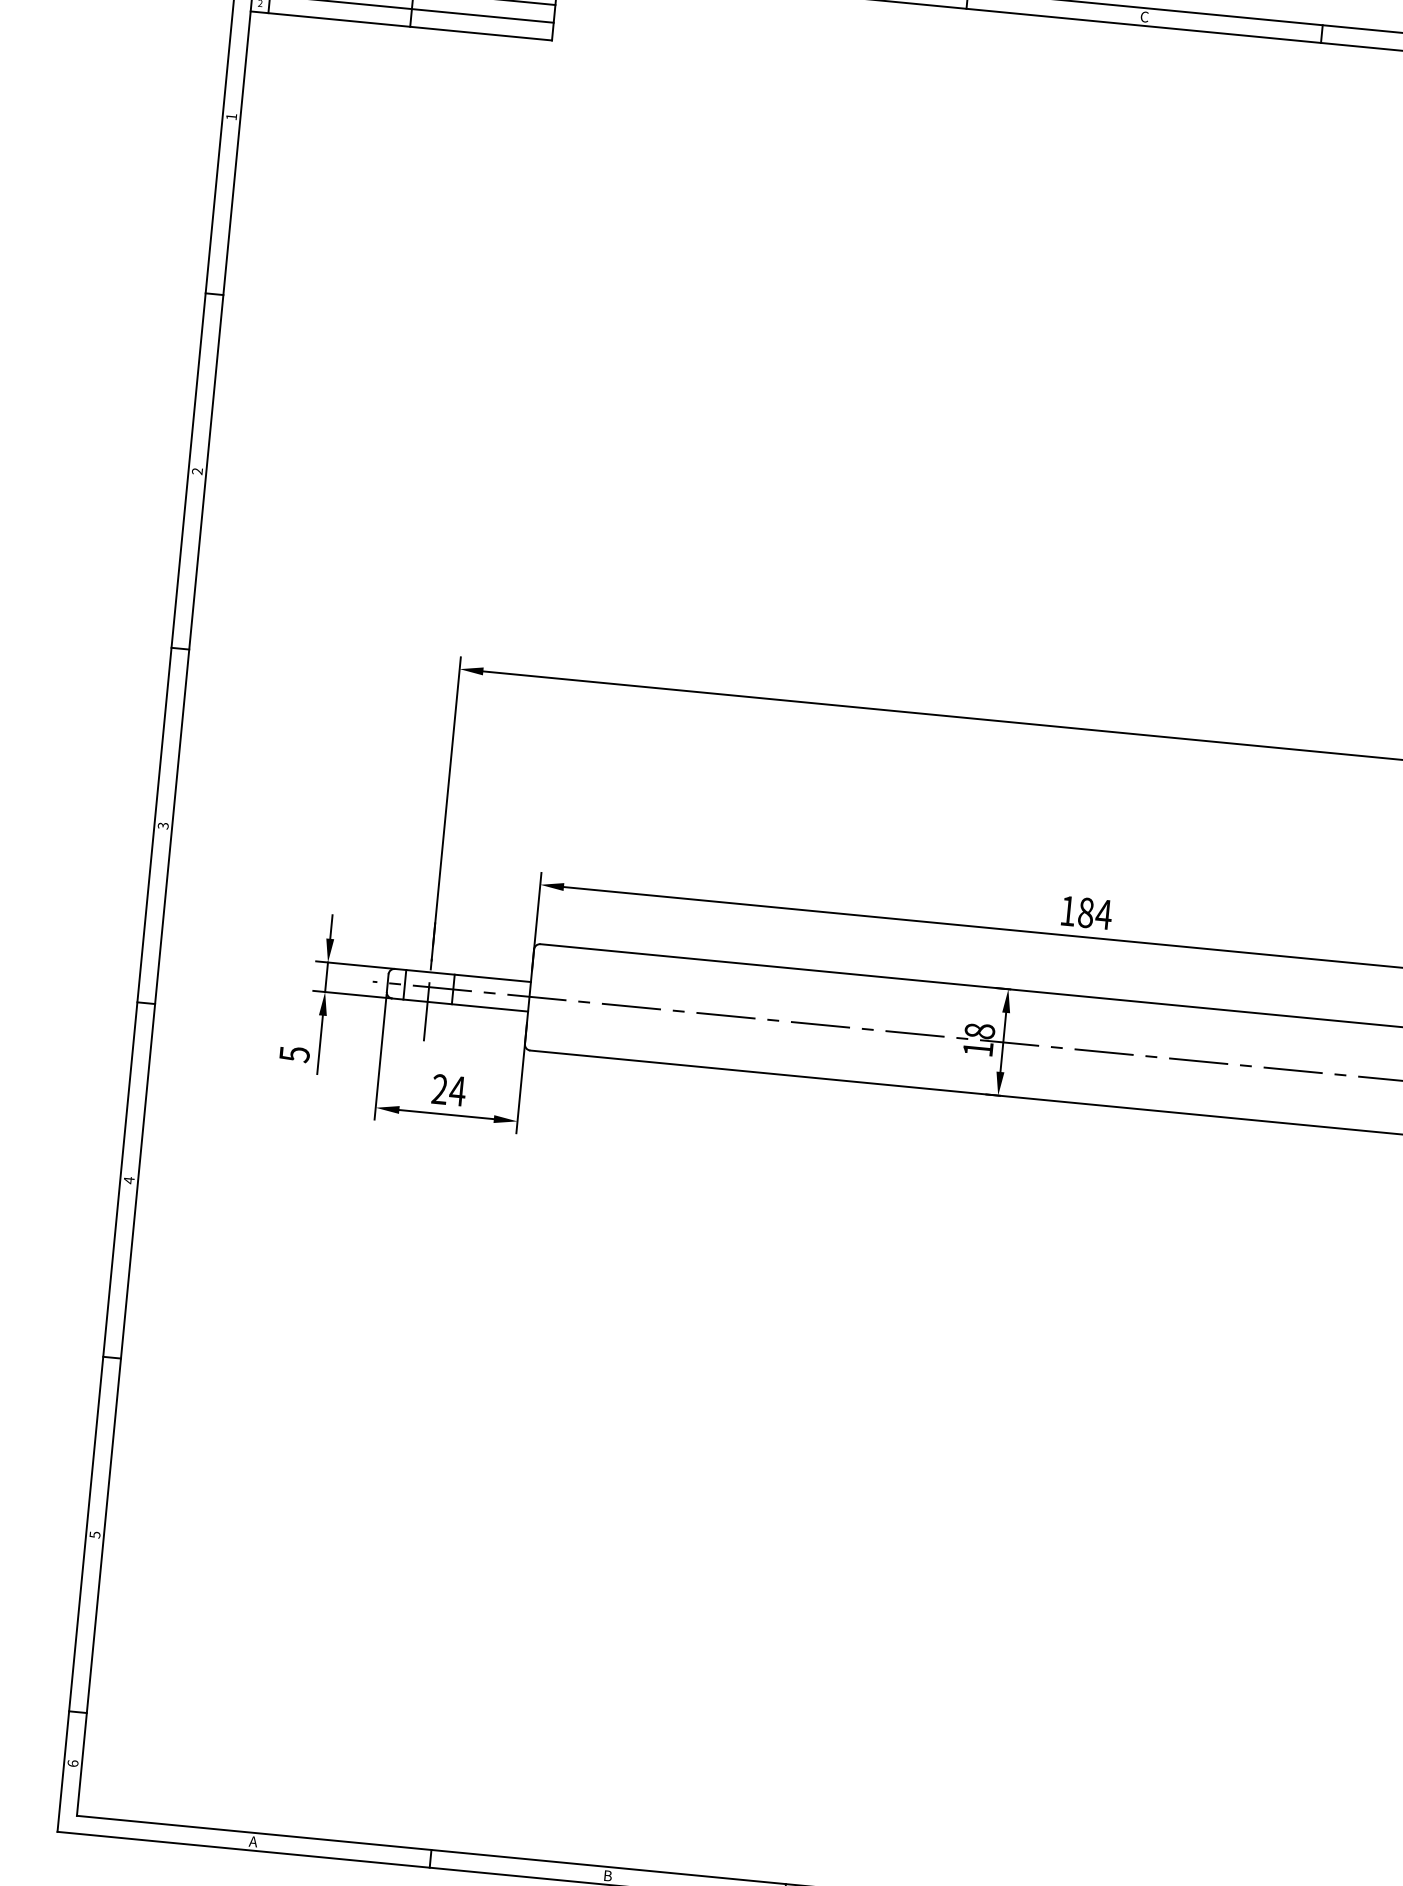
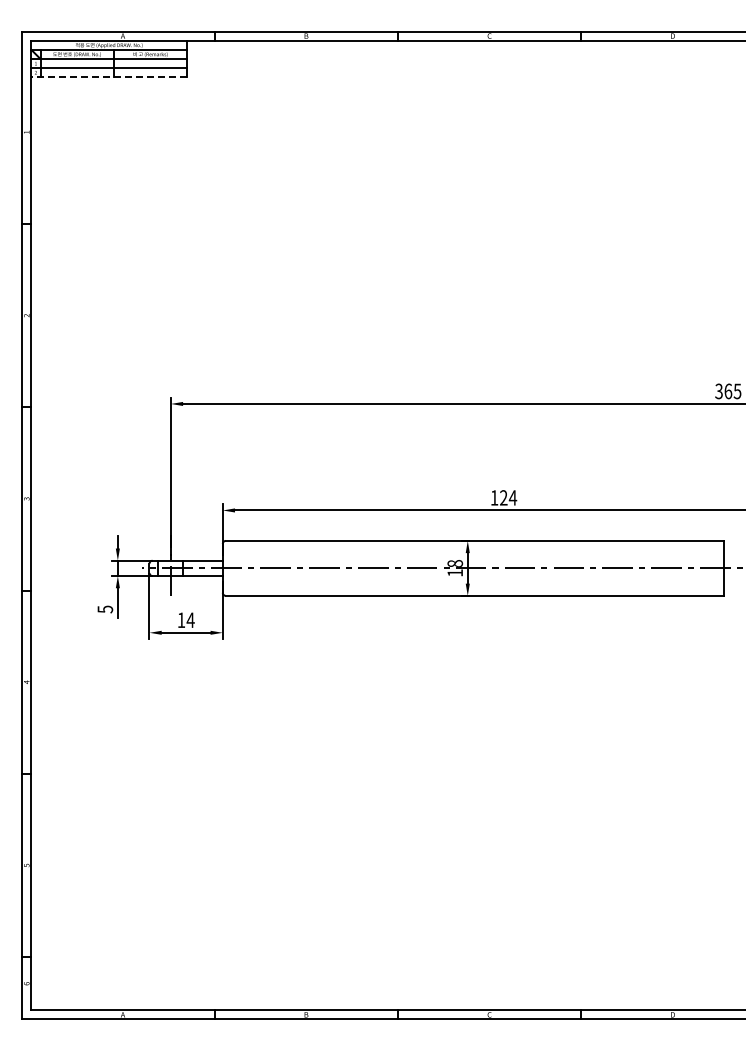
line: (401, 26) -> (109, 77), solid -> dashed
text: (1085, 911) -> (503, 497), 184 -> 124
text: (440, 1087) -> (181, 619), 24 -> 14

